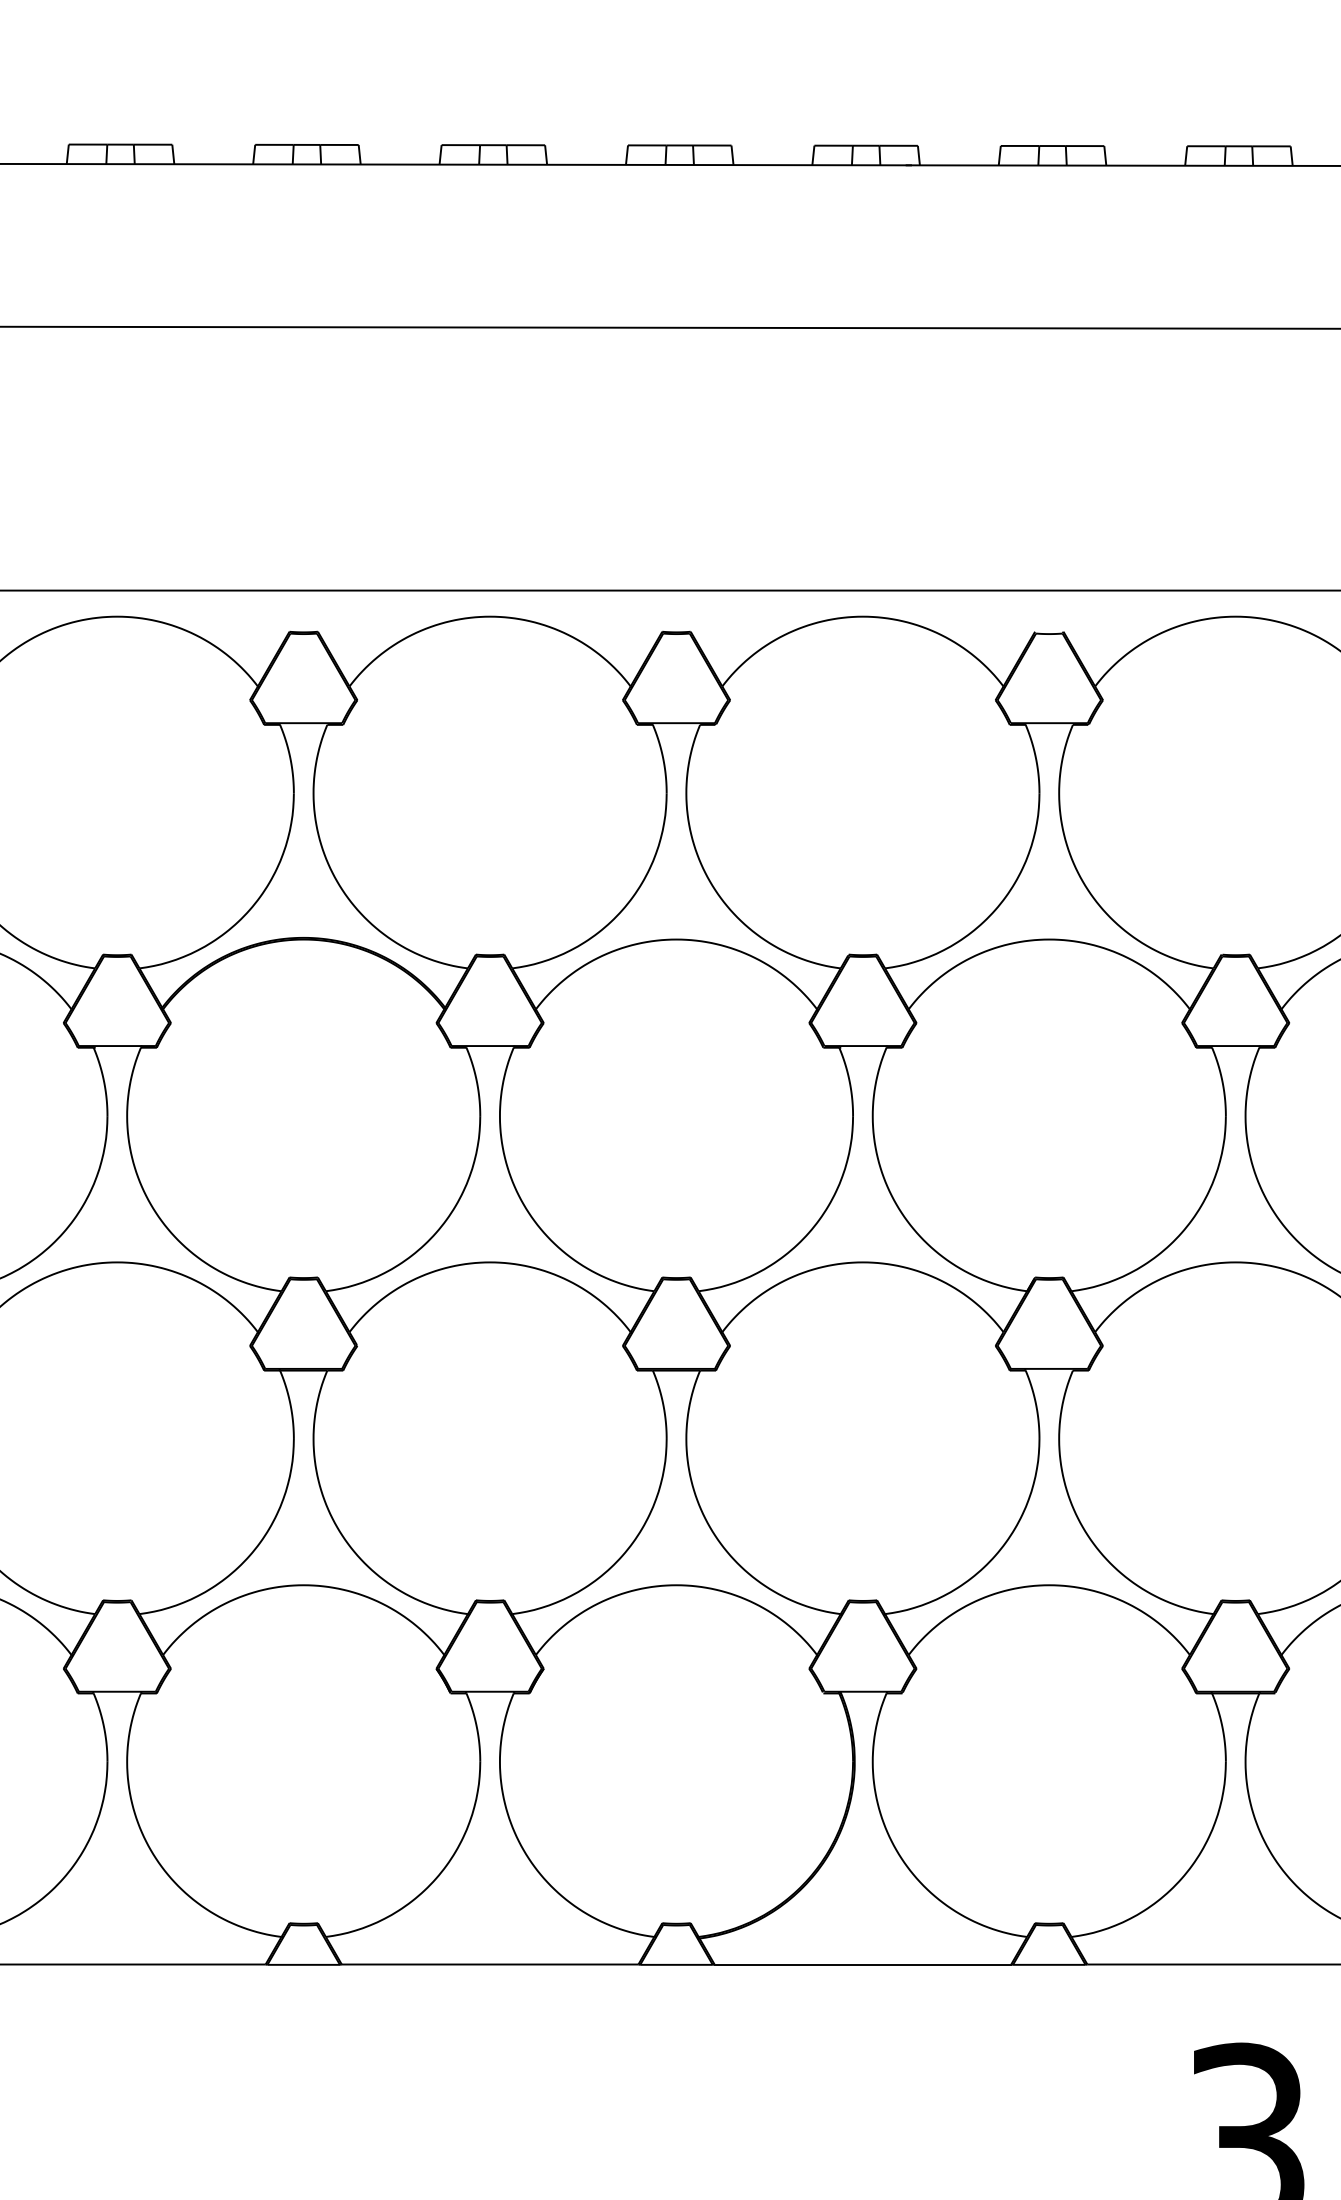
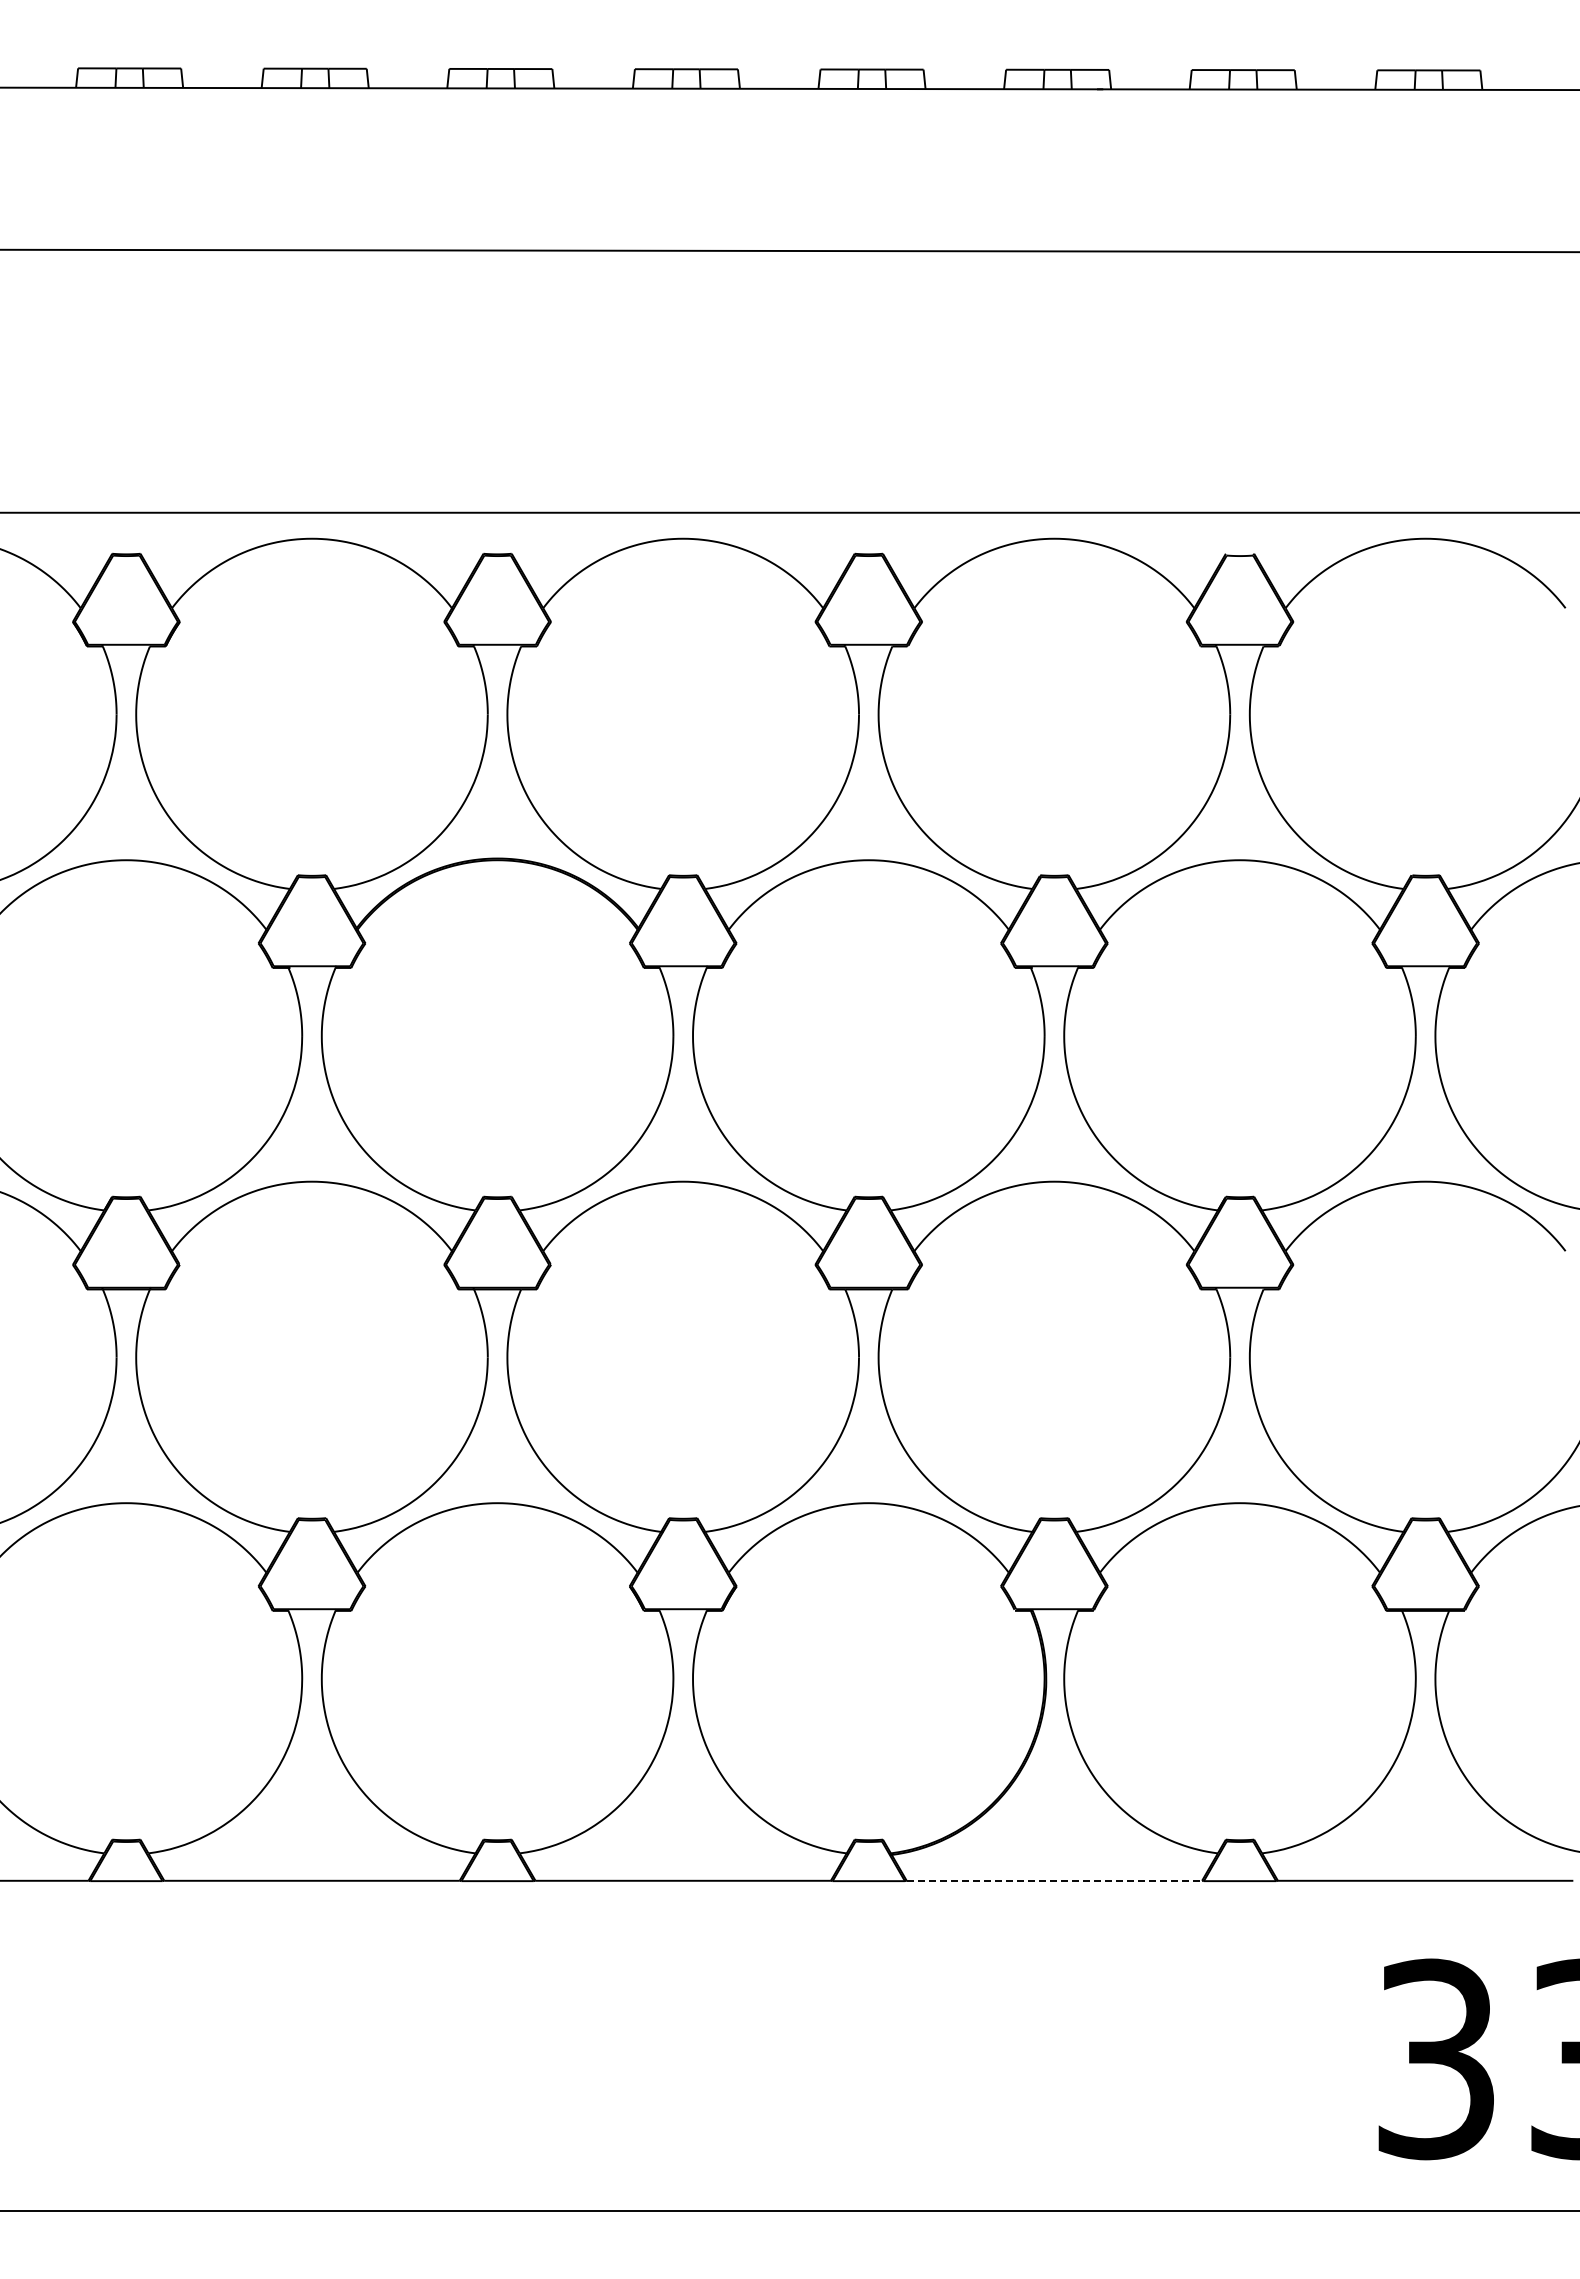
line: (863, 1964) -> (1054, 1880), solid -> dashed

